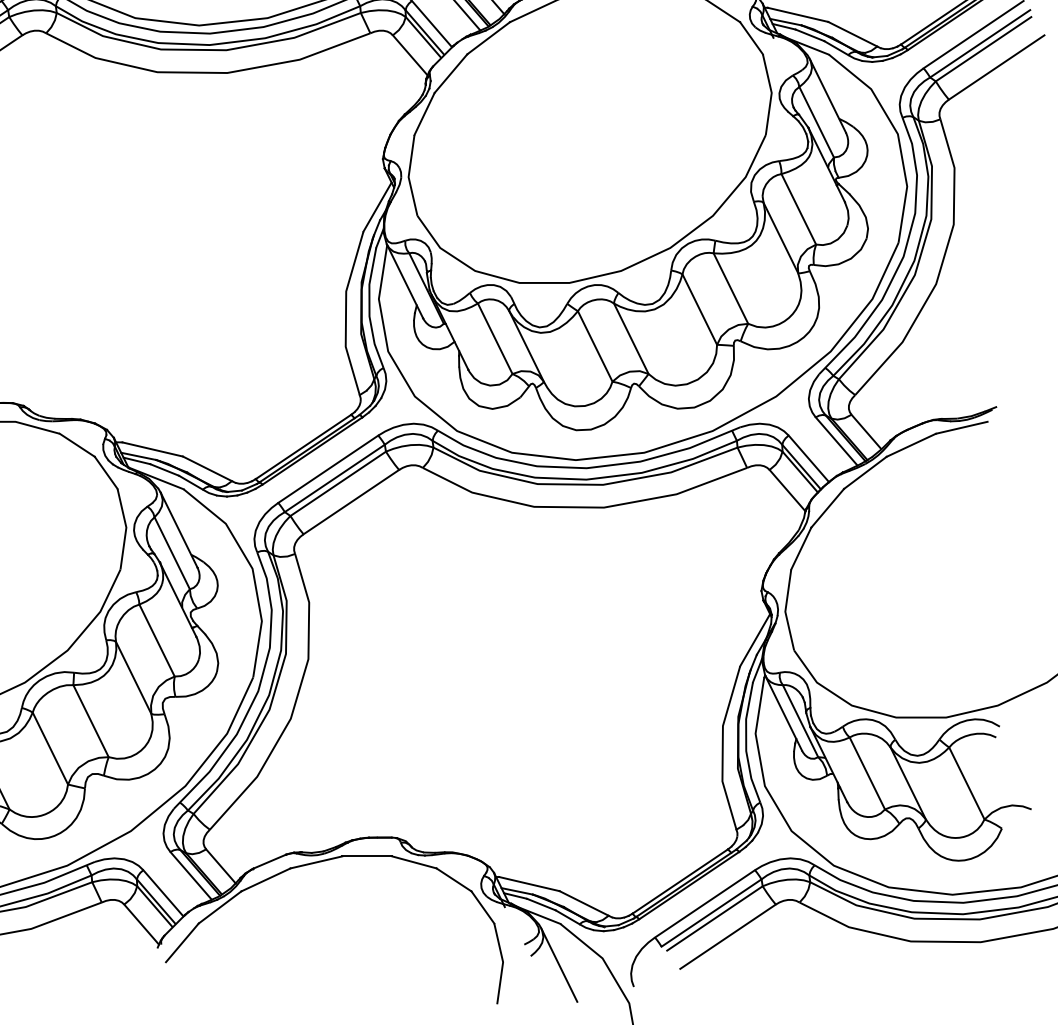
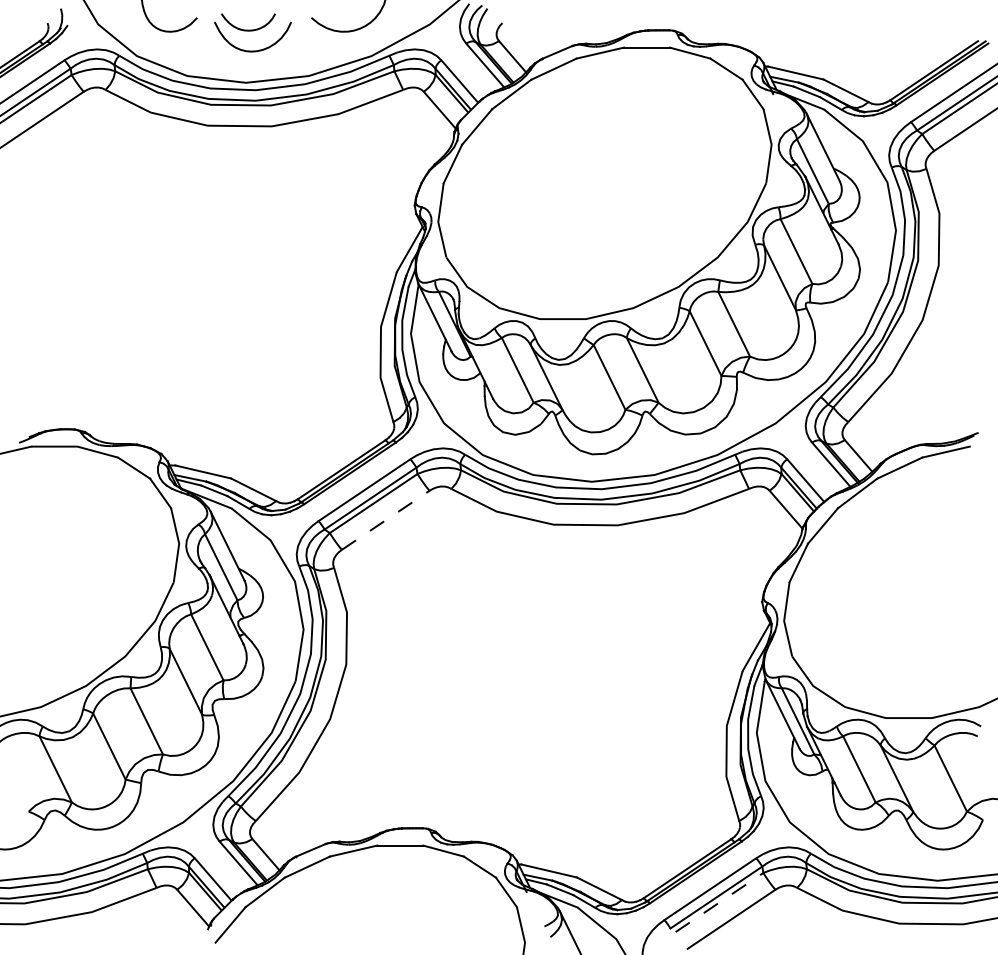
line: (351, 502) -> (385, 520), solid -> dashed
line: (714, 918) -> (719, 902), solid -> dashed

